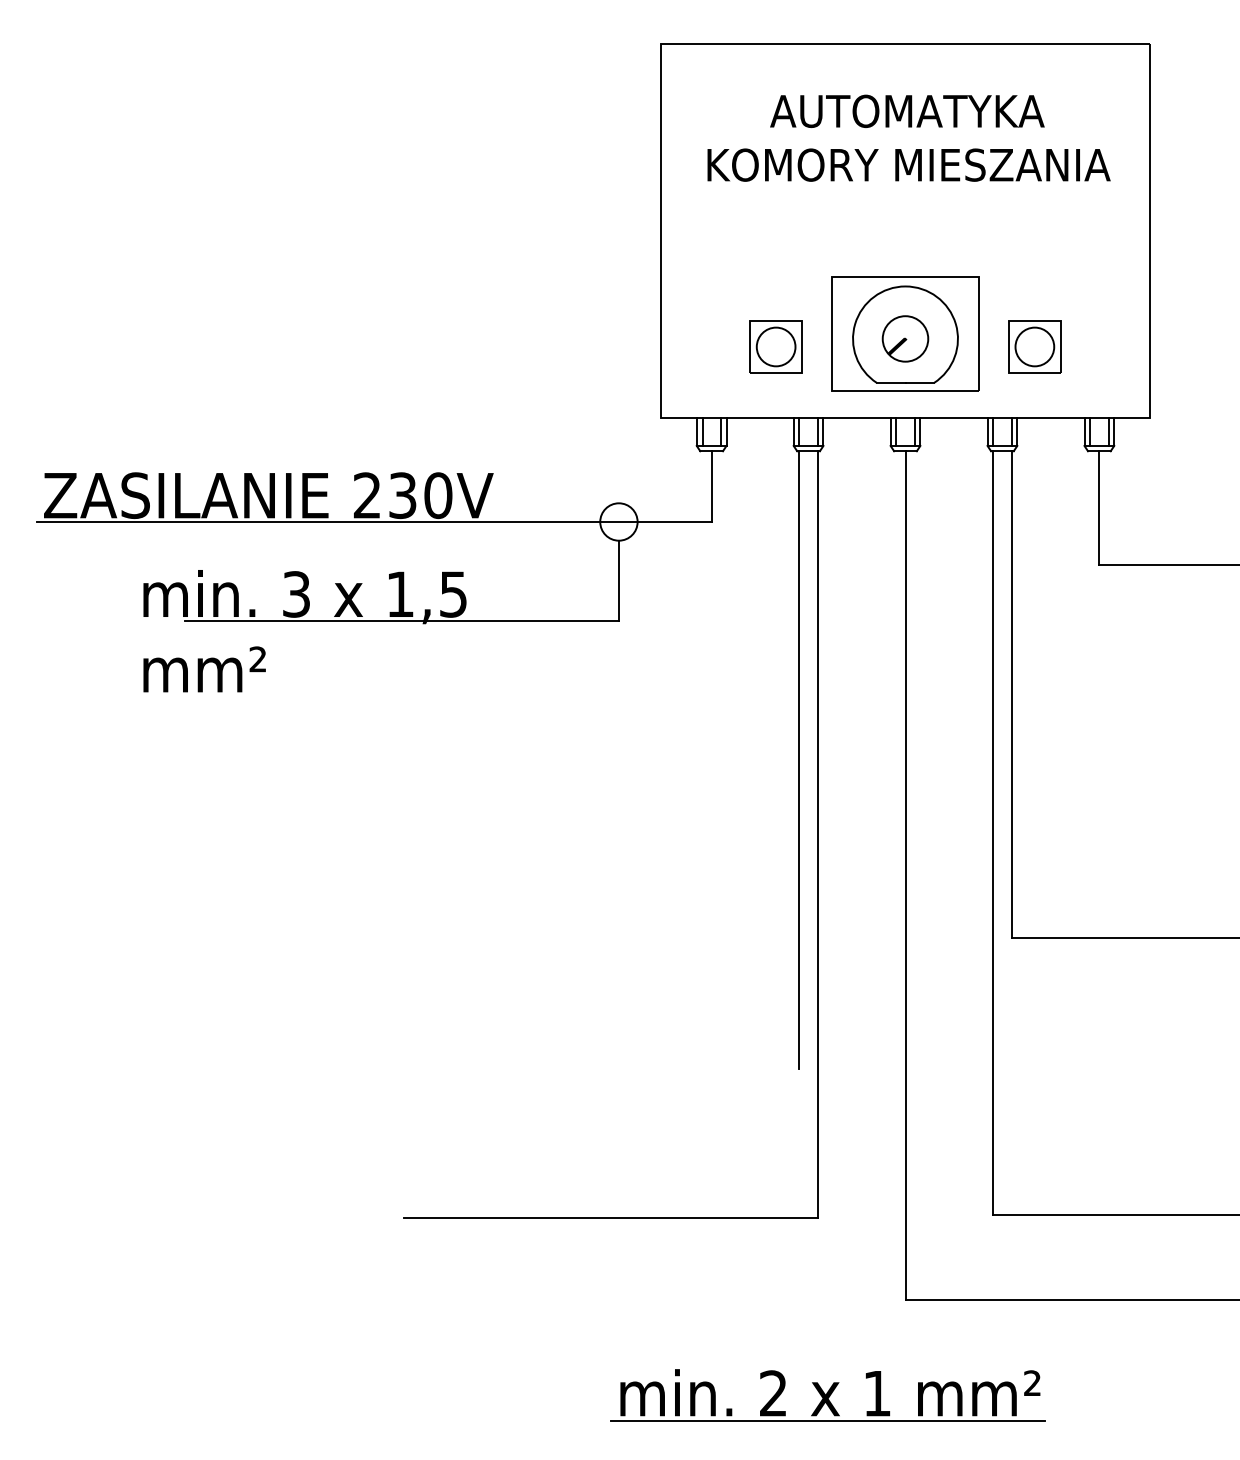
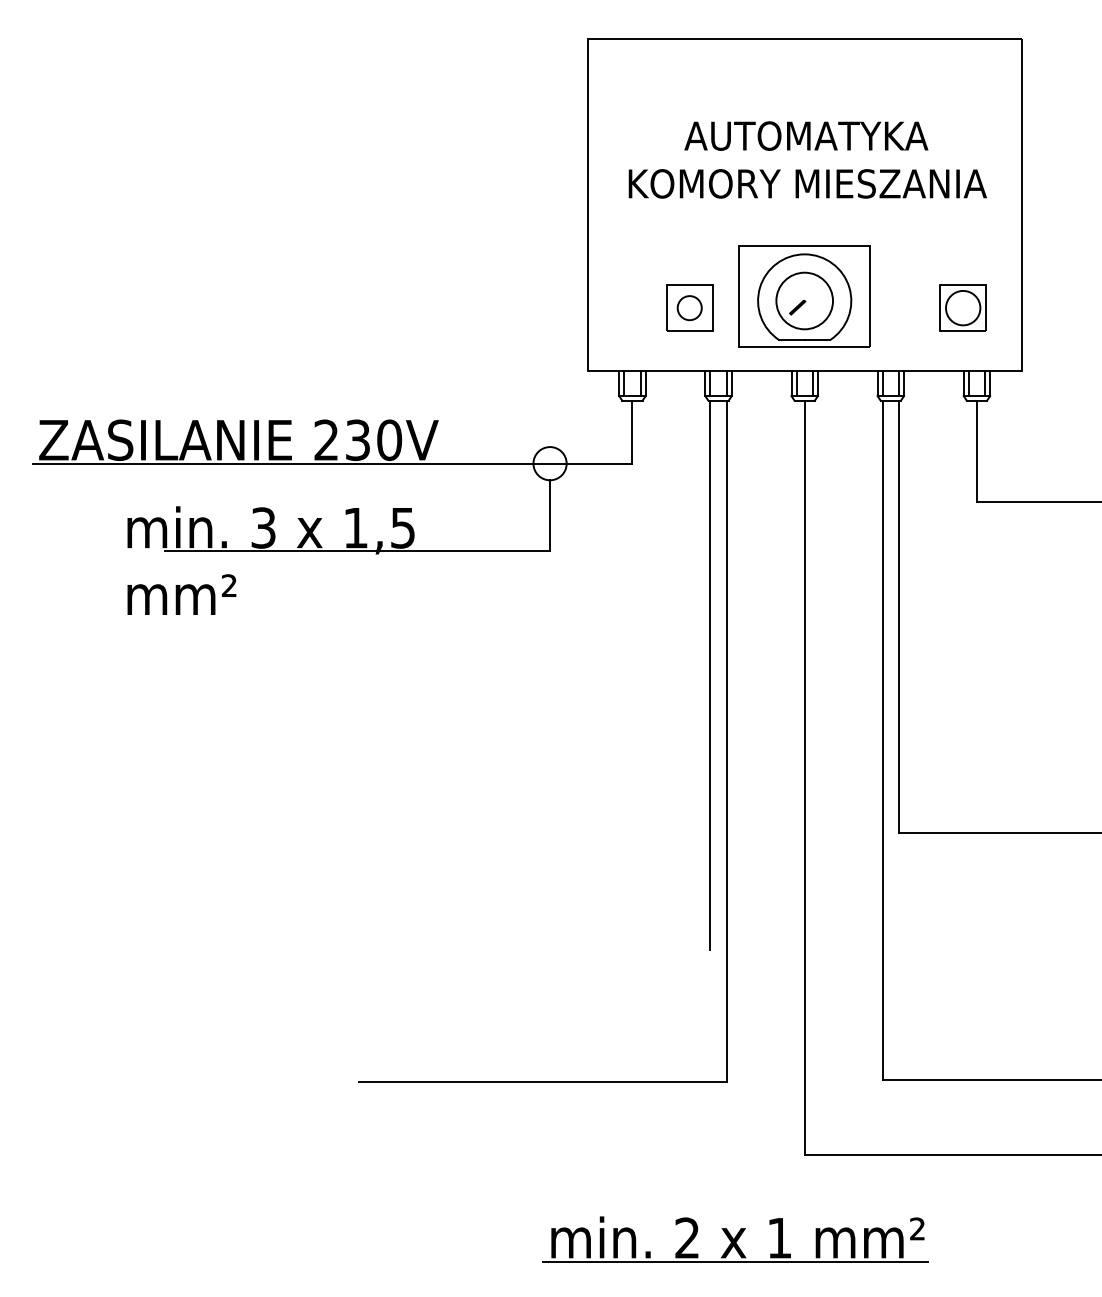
text: (908, 137) -> (807, 159), moved
circle: (905, 338) -> (804, 300), size x1.4
circle: (775, 346) -> (689, 307), size x0.7
part: (1034, 346) -> (962, 307), moved

